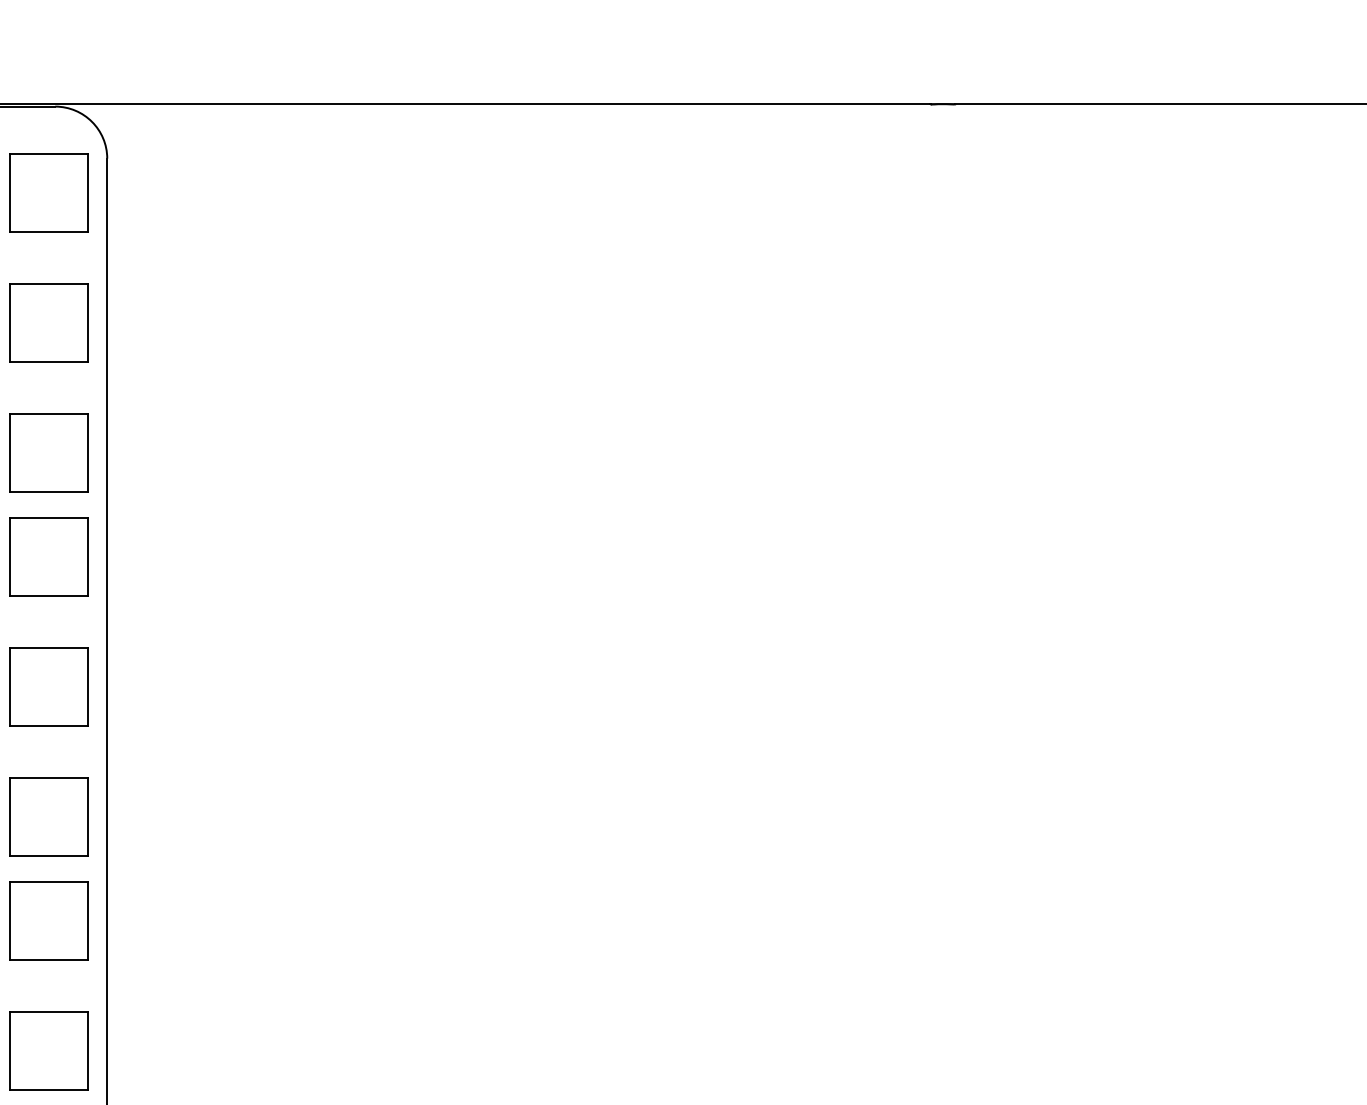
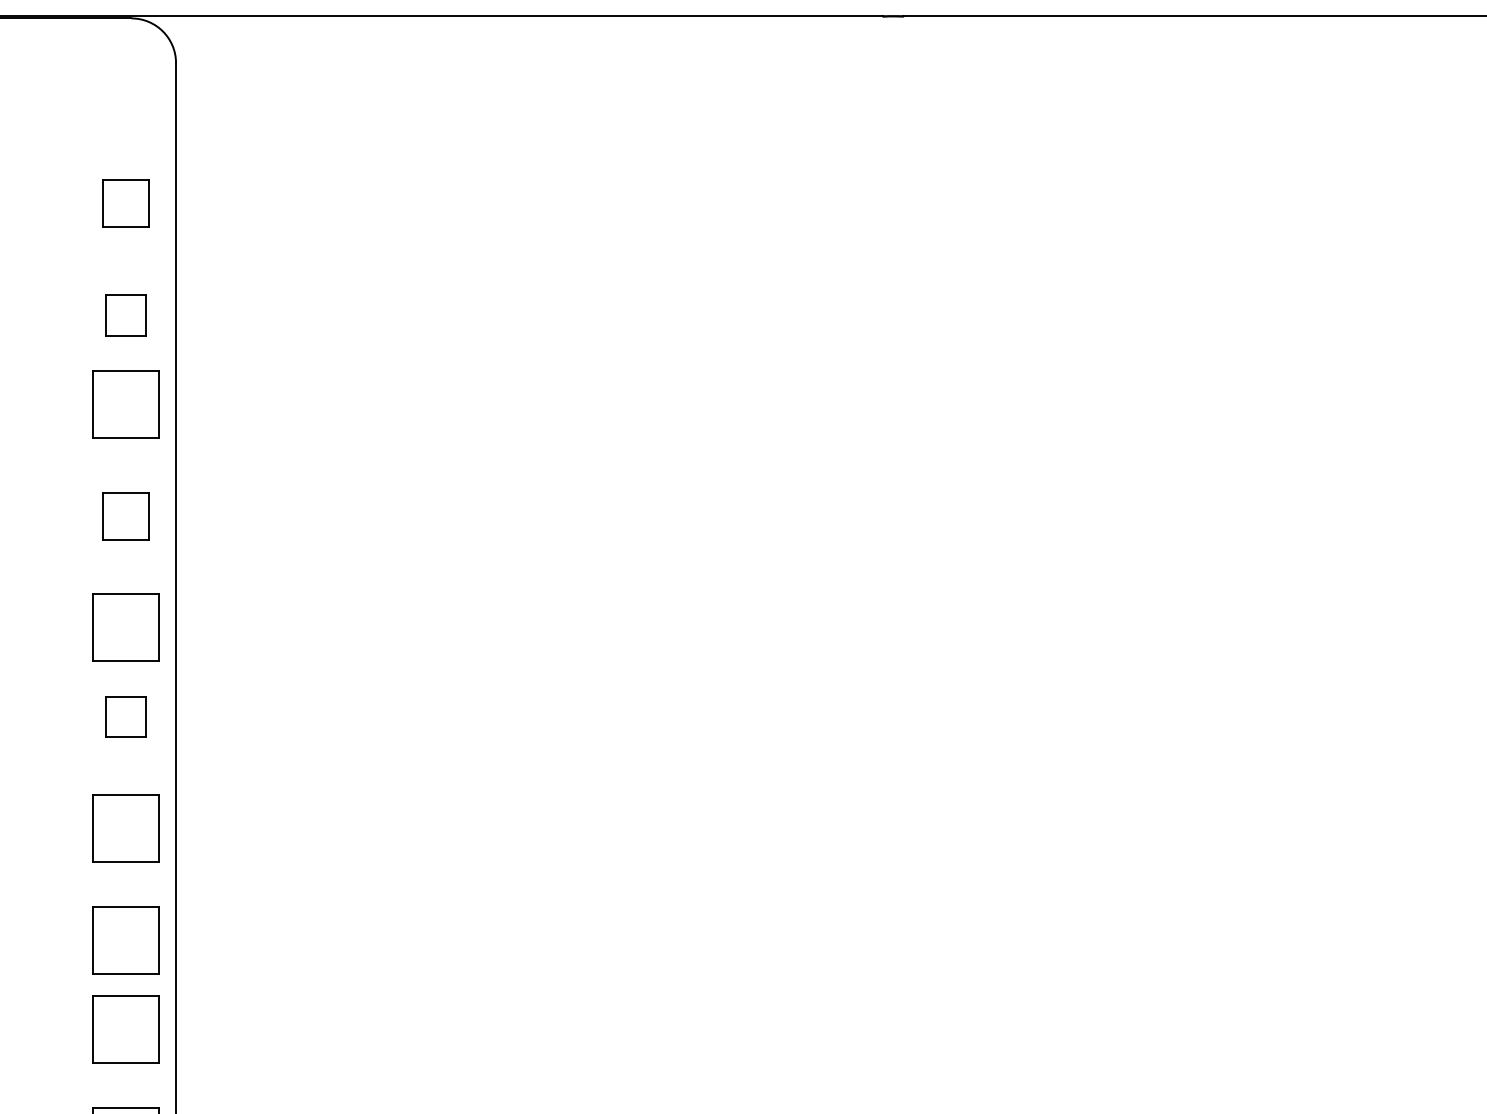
part: (48, 192) -> (125, 92), removed
part: (48, 322) -> (125, 203), size x0.7
part: (48, 452) -> (125, 315), size x0.6
part: (48, 686) -> (125, 516), size x0.7
part: (48, 921) -> (125, 717), size x0.6

